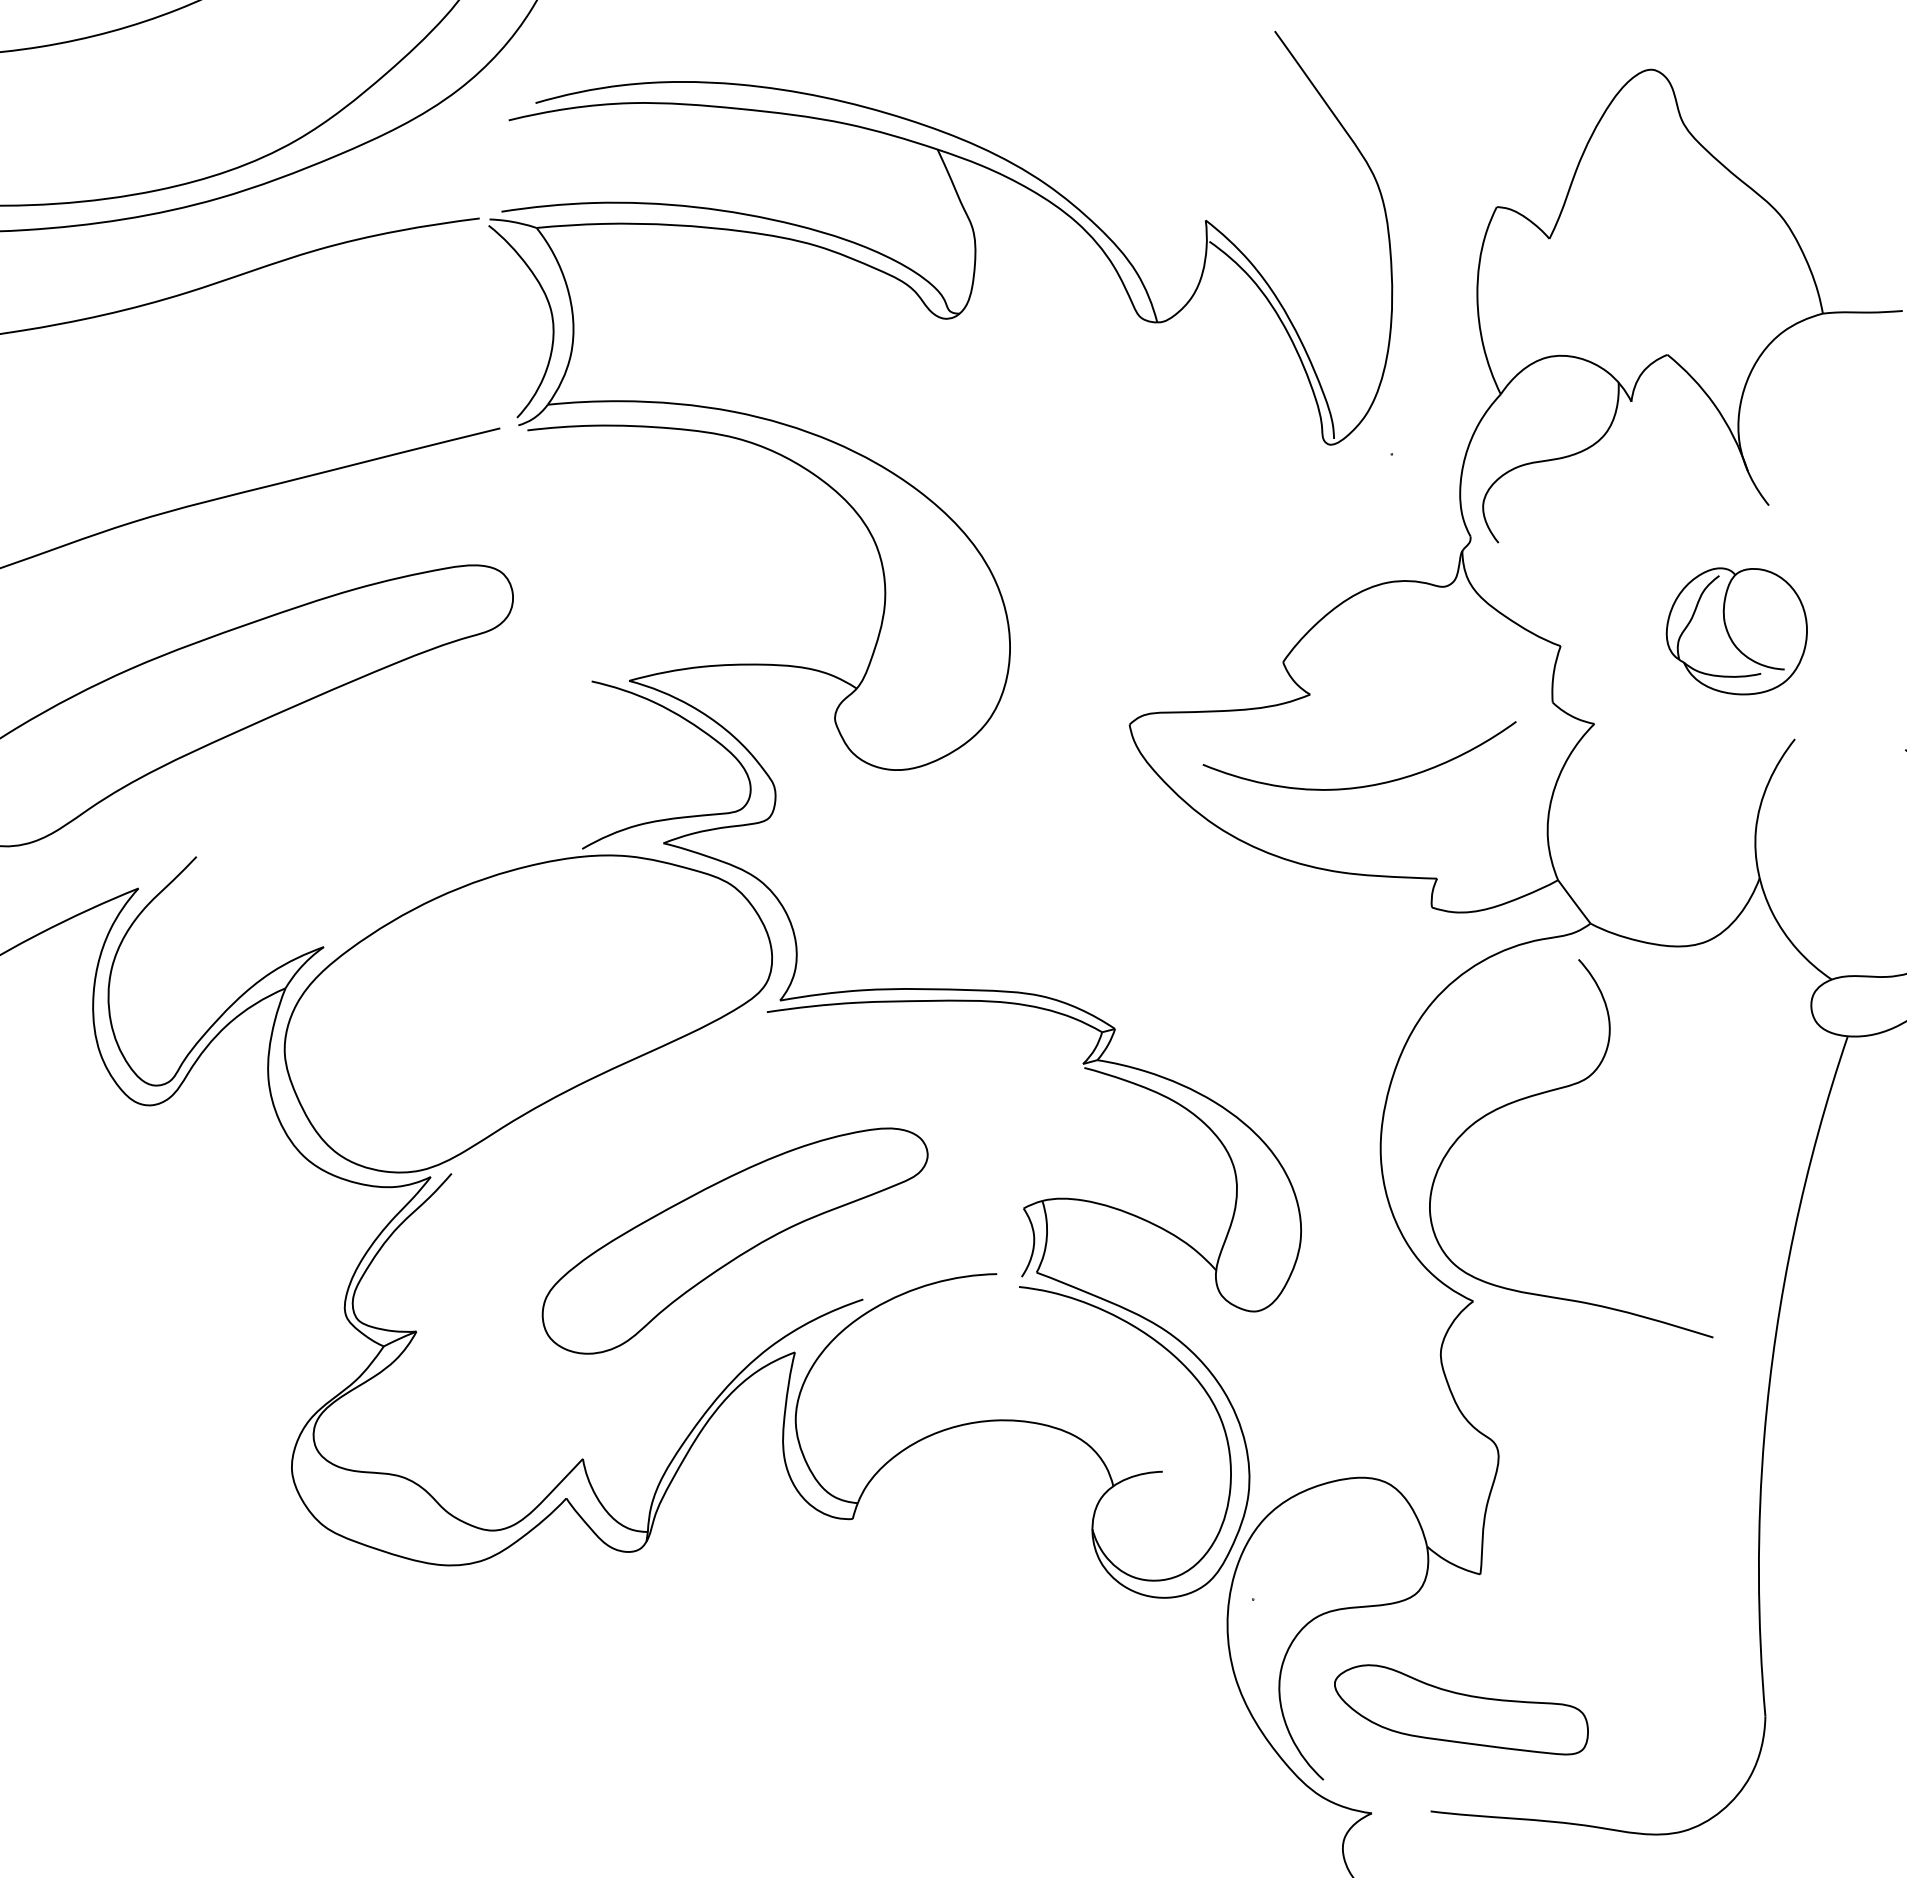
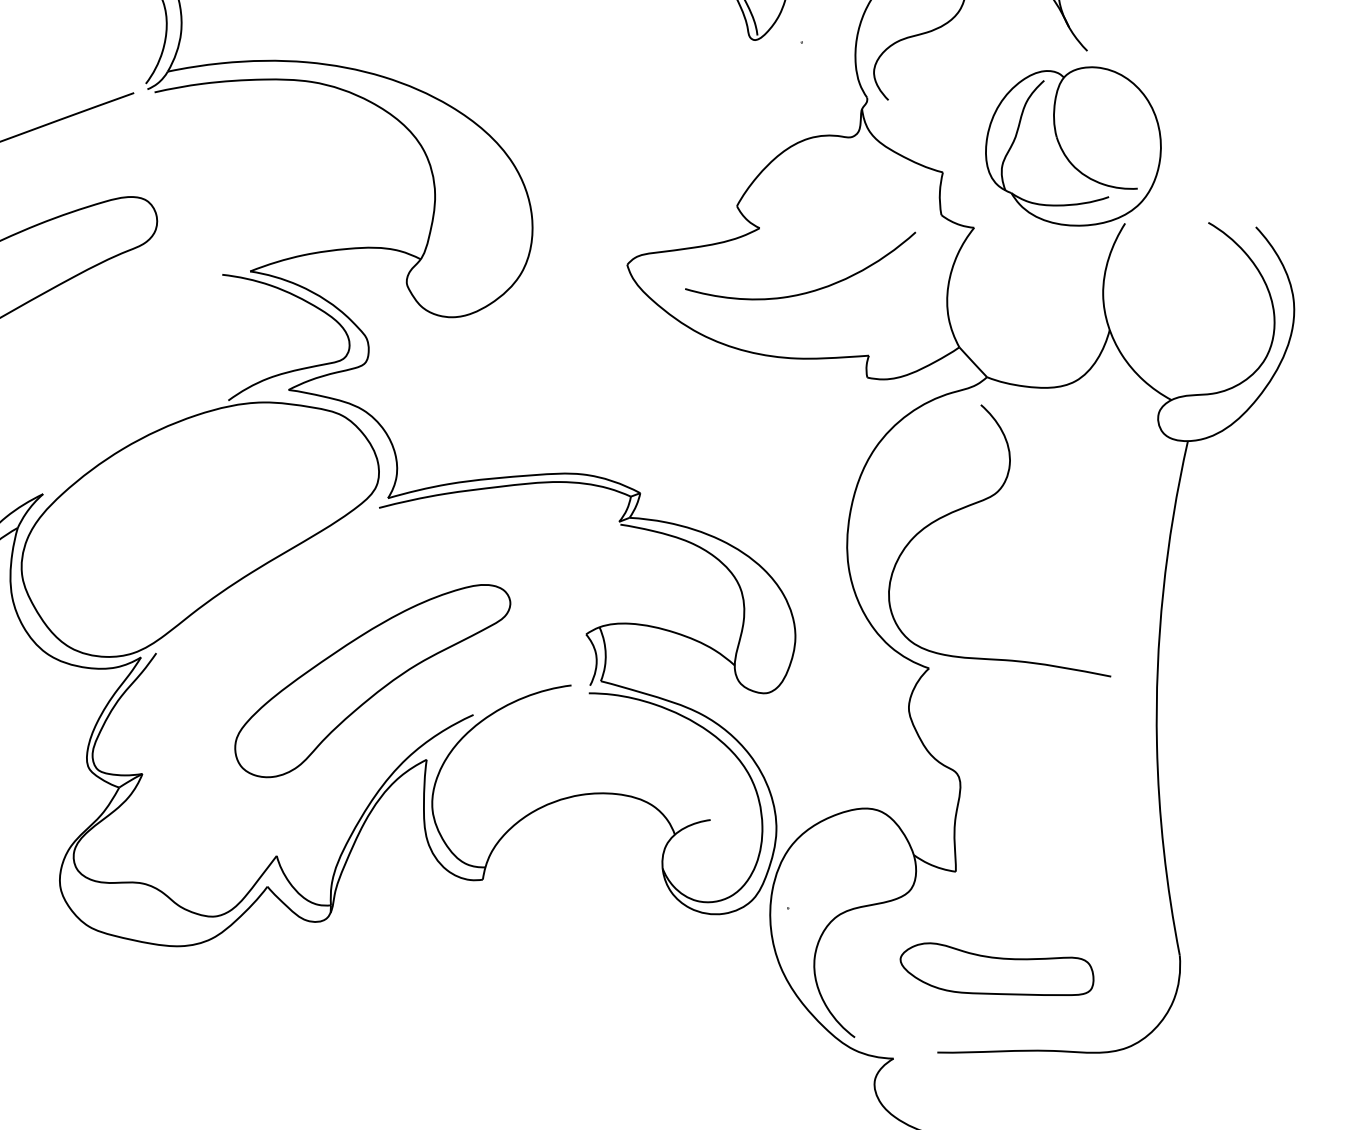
part: (1736, 631) -> (1073, 147), size x1.67
part: (1461, 1709) -> (997, 969), moved

